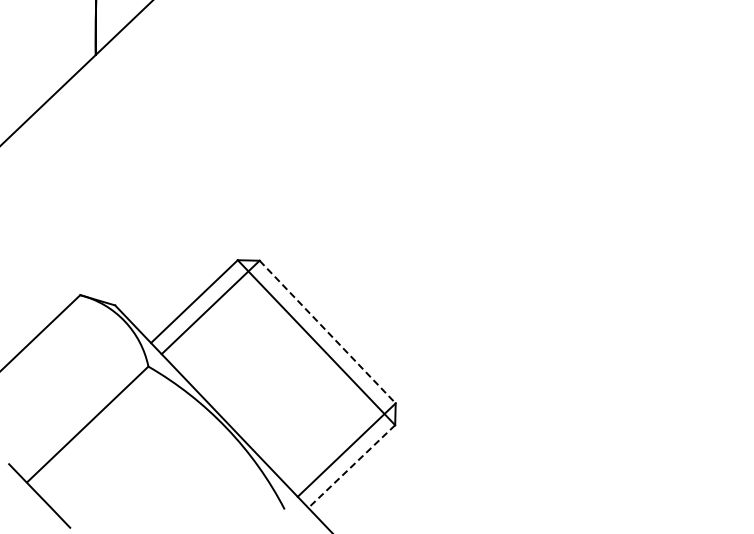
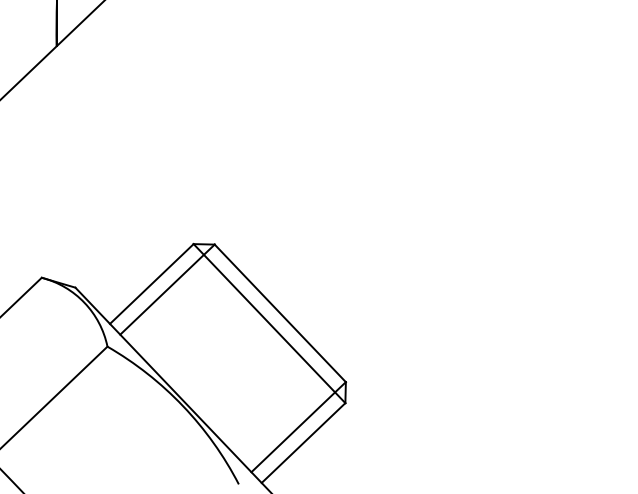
line: (327, 332) -> (280, 313), dashed -> solid
line: (351, 466) -> (303, 442), dashed -> solid

